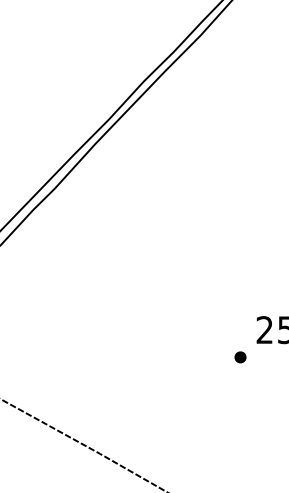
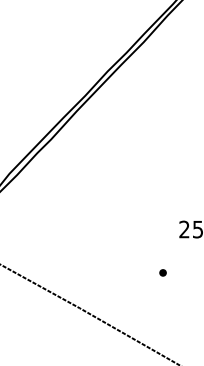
part: (239, 356) -> (162, 272), moved

